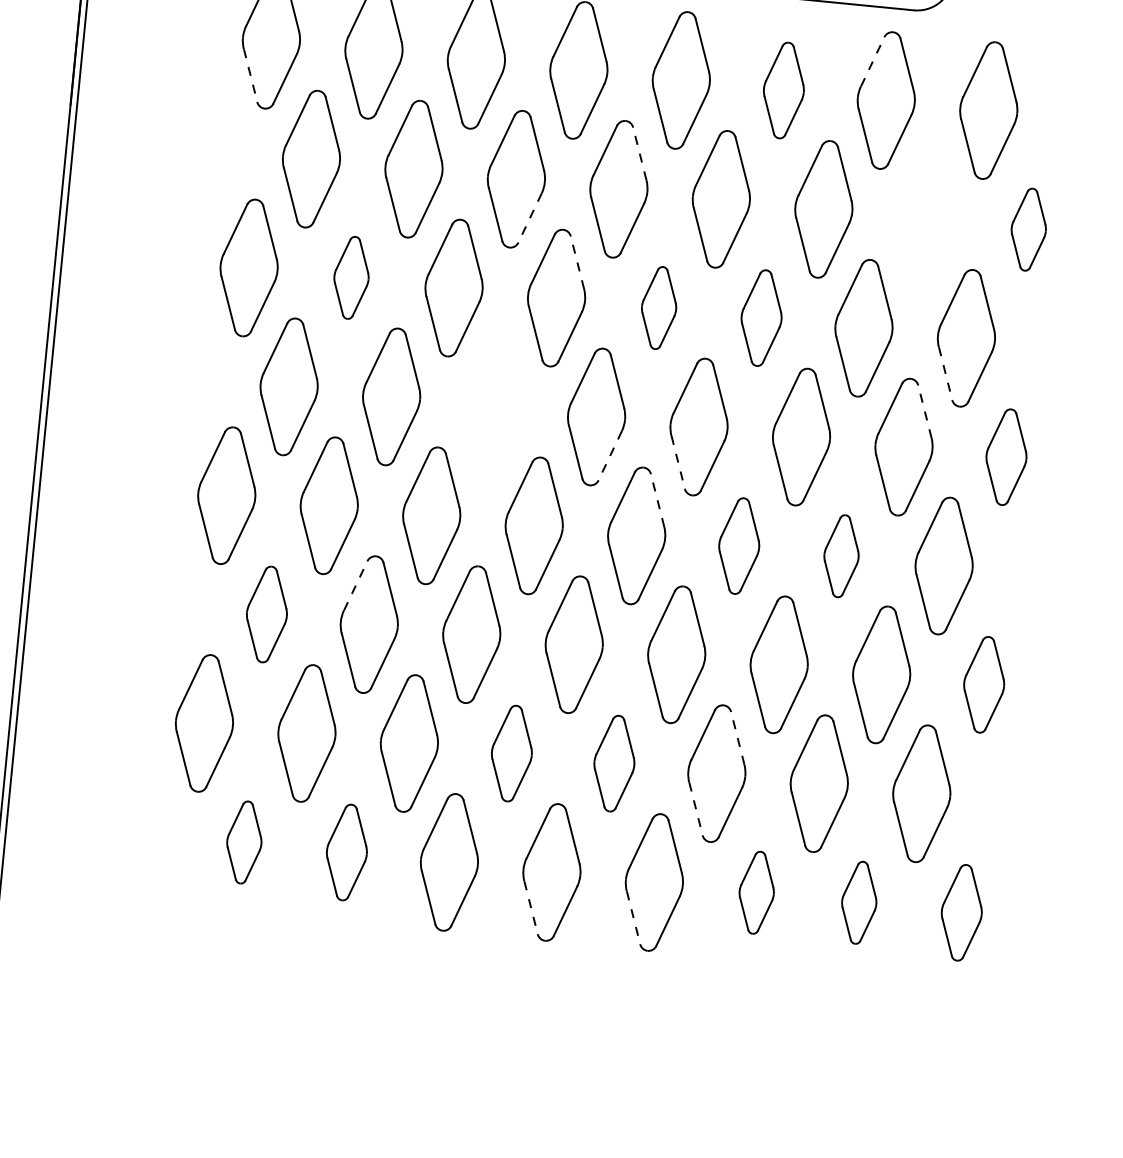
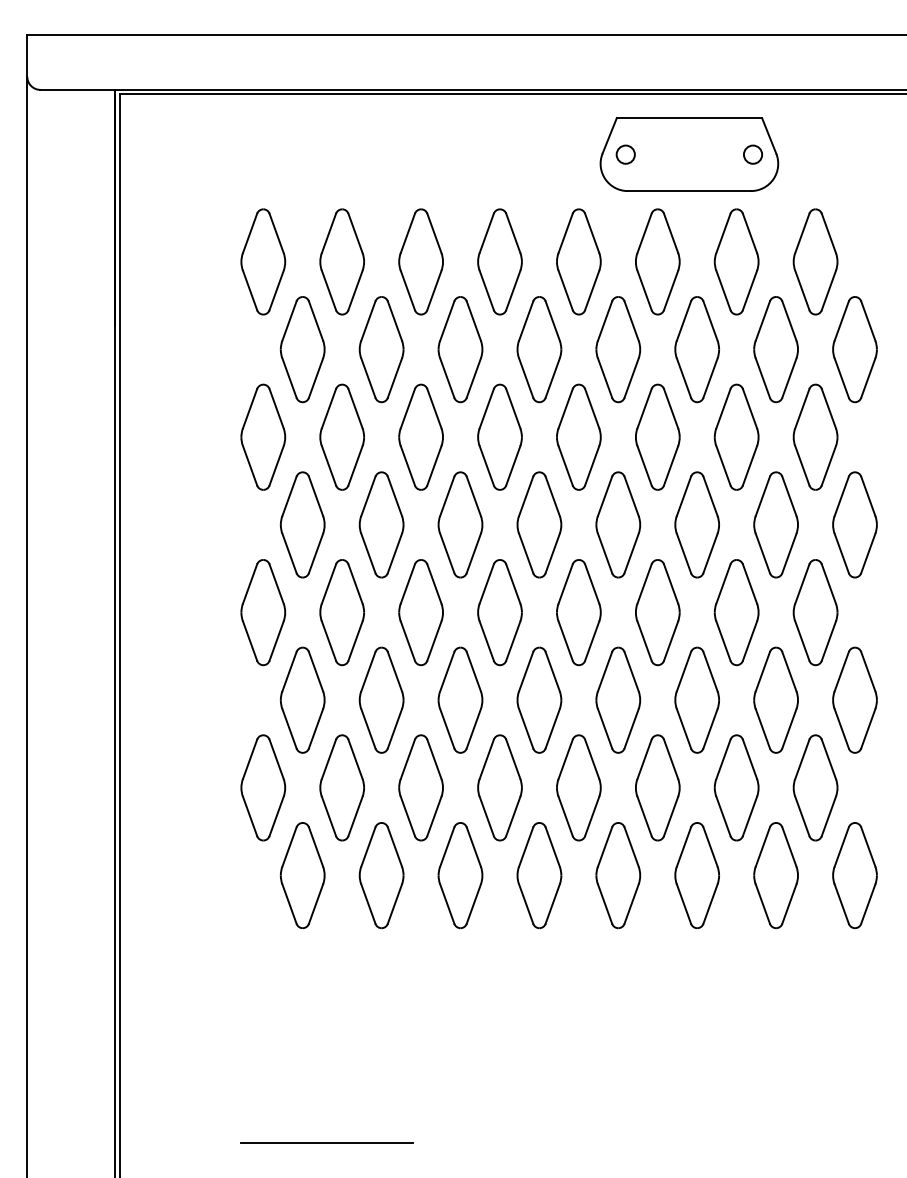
line: (872, 61) -> (723, 233), dashed -> solid
line: (251, 75) -> (250, 290), dashed -> solid
part: (783, 89) -> (657, 261), size x1.43
line: (639, 154) -> (552, 321), dashed -> solid
line: (529, 218) -> (473, 378), dashed -> solid
part: (925, 219) -> (775, 349), added
part: (1028, 229) -> (854, 349), size x1.67
line: (577, 262) -> (513, 408), dashed -> solid
part: (350, 276) -> (341, 436), size x1.67
part: (658, 307) -> (578, 436), size x1.67
part: (761, 317) -> (657, 436), size x1.43
line: (945, 373) -> (802, 465), dashed -> solid
part: (494, 406) -> (460, 524), added
line: (925, 411) -> (789, 496), dashed -> solid
line: (609, 455) -> (552, 553), dashed -> solid
part: (1005, 456) -> (854, 524), size x1.43
line: (678, 462) -> (605, 553), dashed -> solid
line: (658, 499) -> (592, 583), dashed -> solid
part: (738, 545) -> (657, 612), size x1.43
part: (841, 555) -> (736, 612), size x1.67
line: (355, 585) -> (368, 671), dashed -> solid
part: (266, 613) -> (302, 699), size x1.43
part: (983, 683) -> (854, 699), size x1.43
line: (738, 738) -> (671, 759), dashed -> solid
part: (511, 752) -> (499, 787), size x1.43
part: (613, 763) -> (578, 787), size x1.43
line: (695, 809) -> (644, 816), dashed -> solid
part: (244, 842) -> (302, 875), size x1.67
part: (346, 852) -> (381, 875), size x1.43
part: (755, 892) -> (696, 875), size x1.67
part: (858, 902) -> (775, 875), size x1.67
line: (531, 908) -> (526, 904), dashed -> solid
part: (961, 912) -> (854, 875), size x1.43
line: (634, 918) -> (605, 904), dashed -> solid

